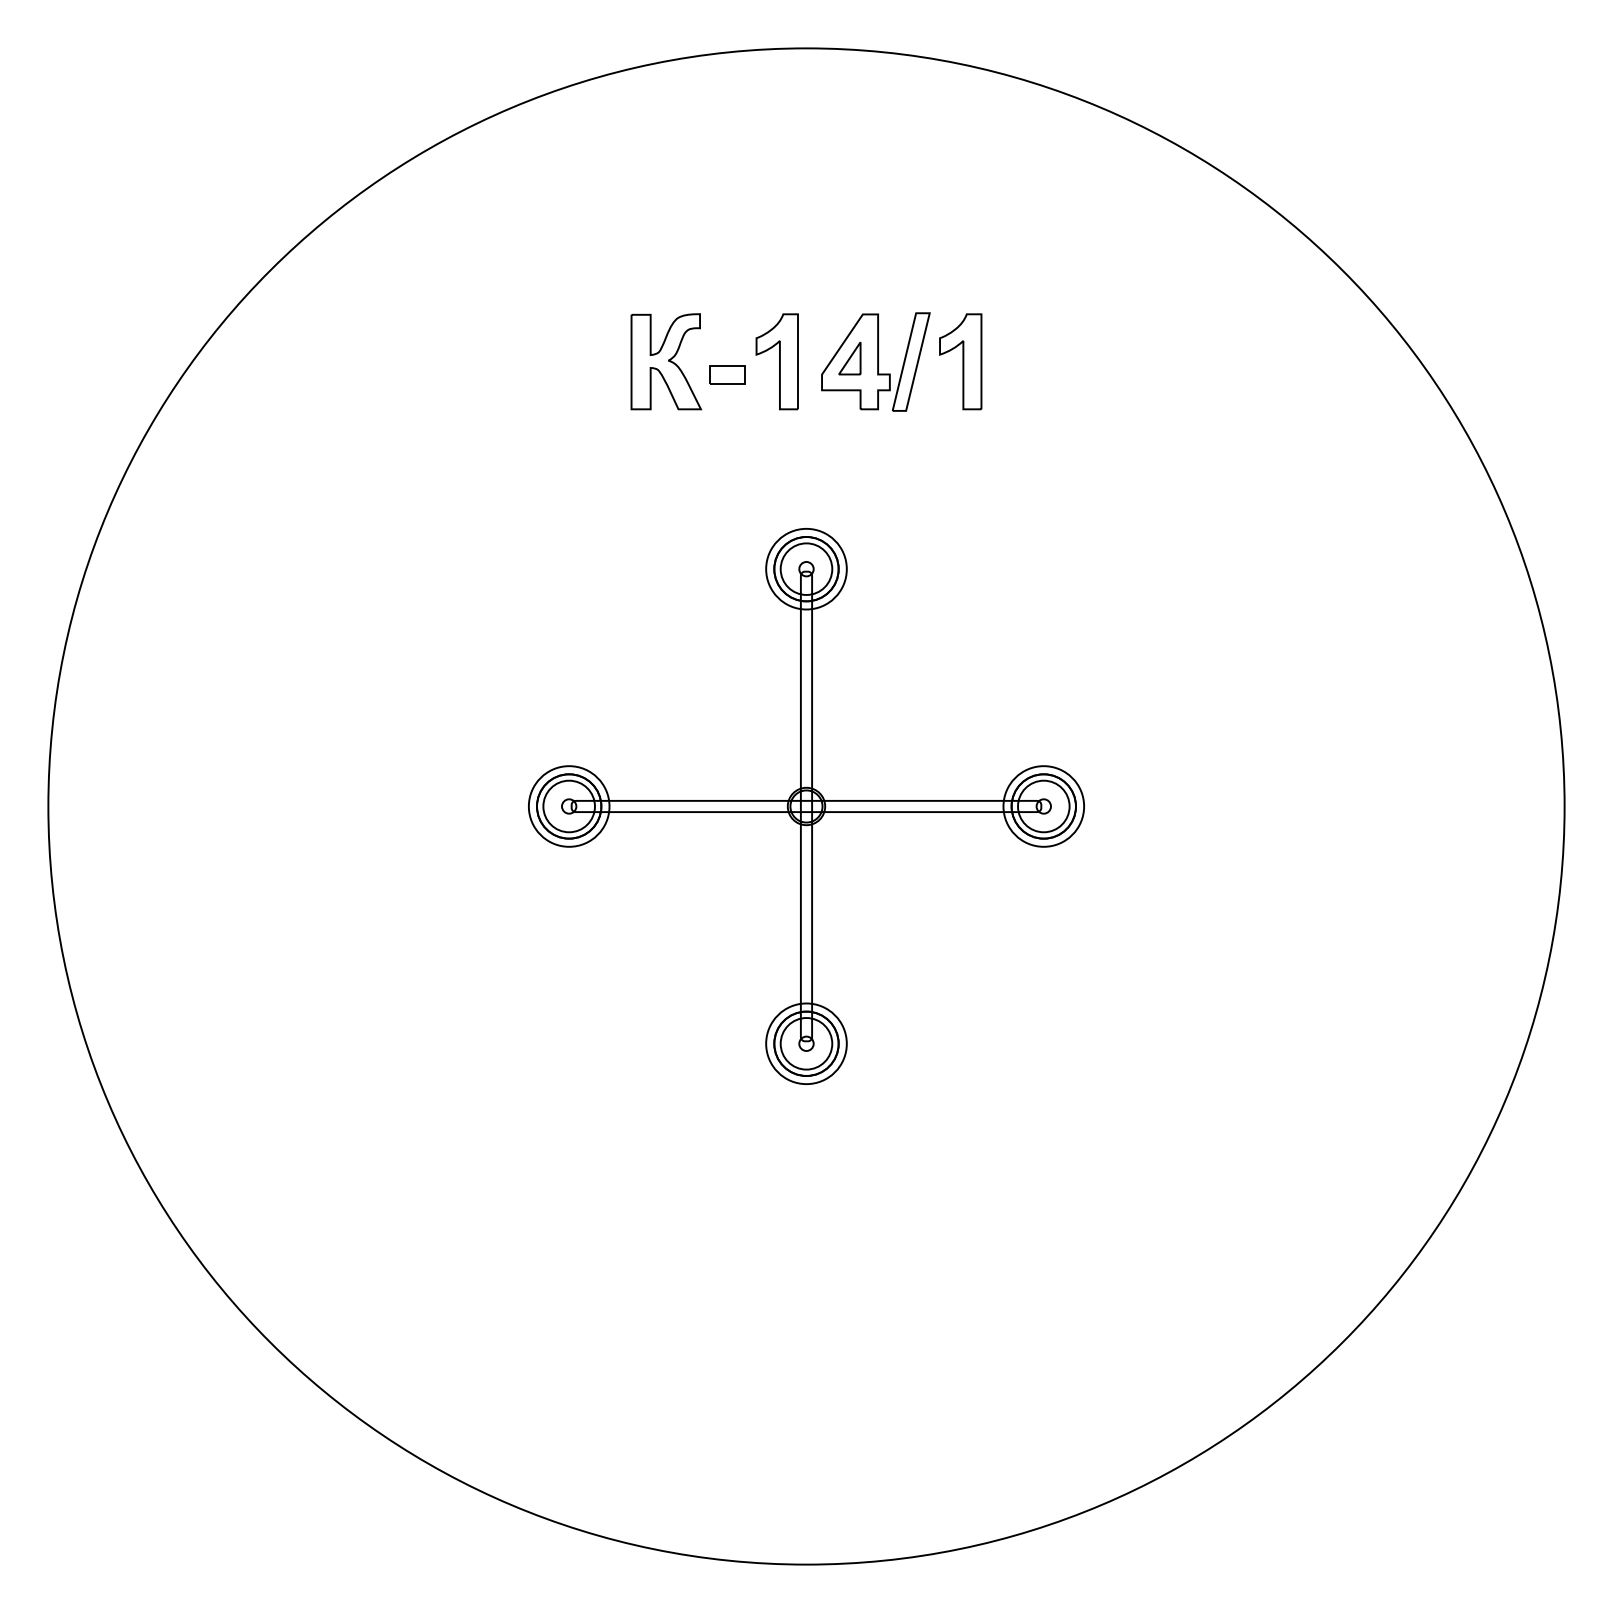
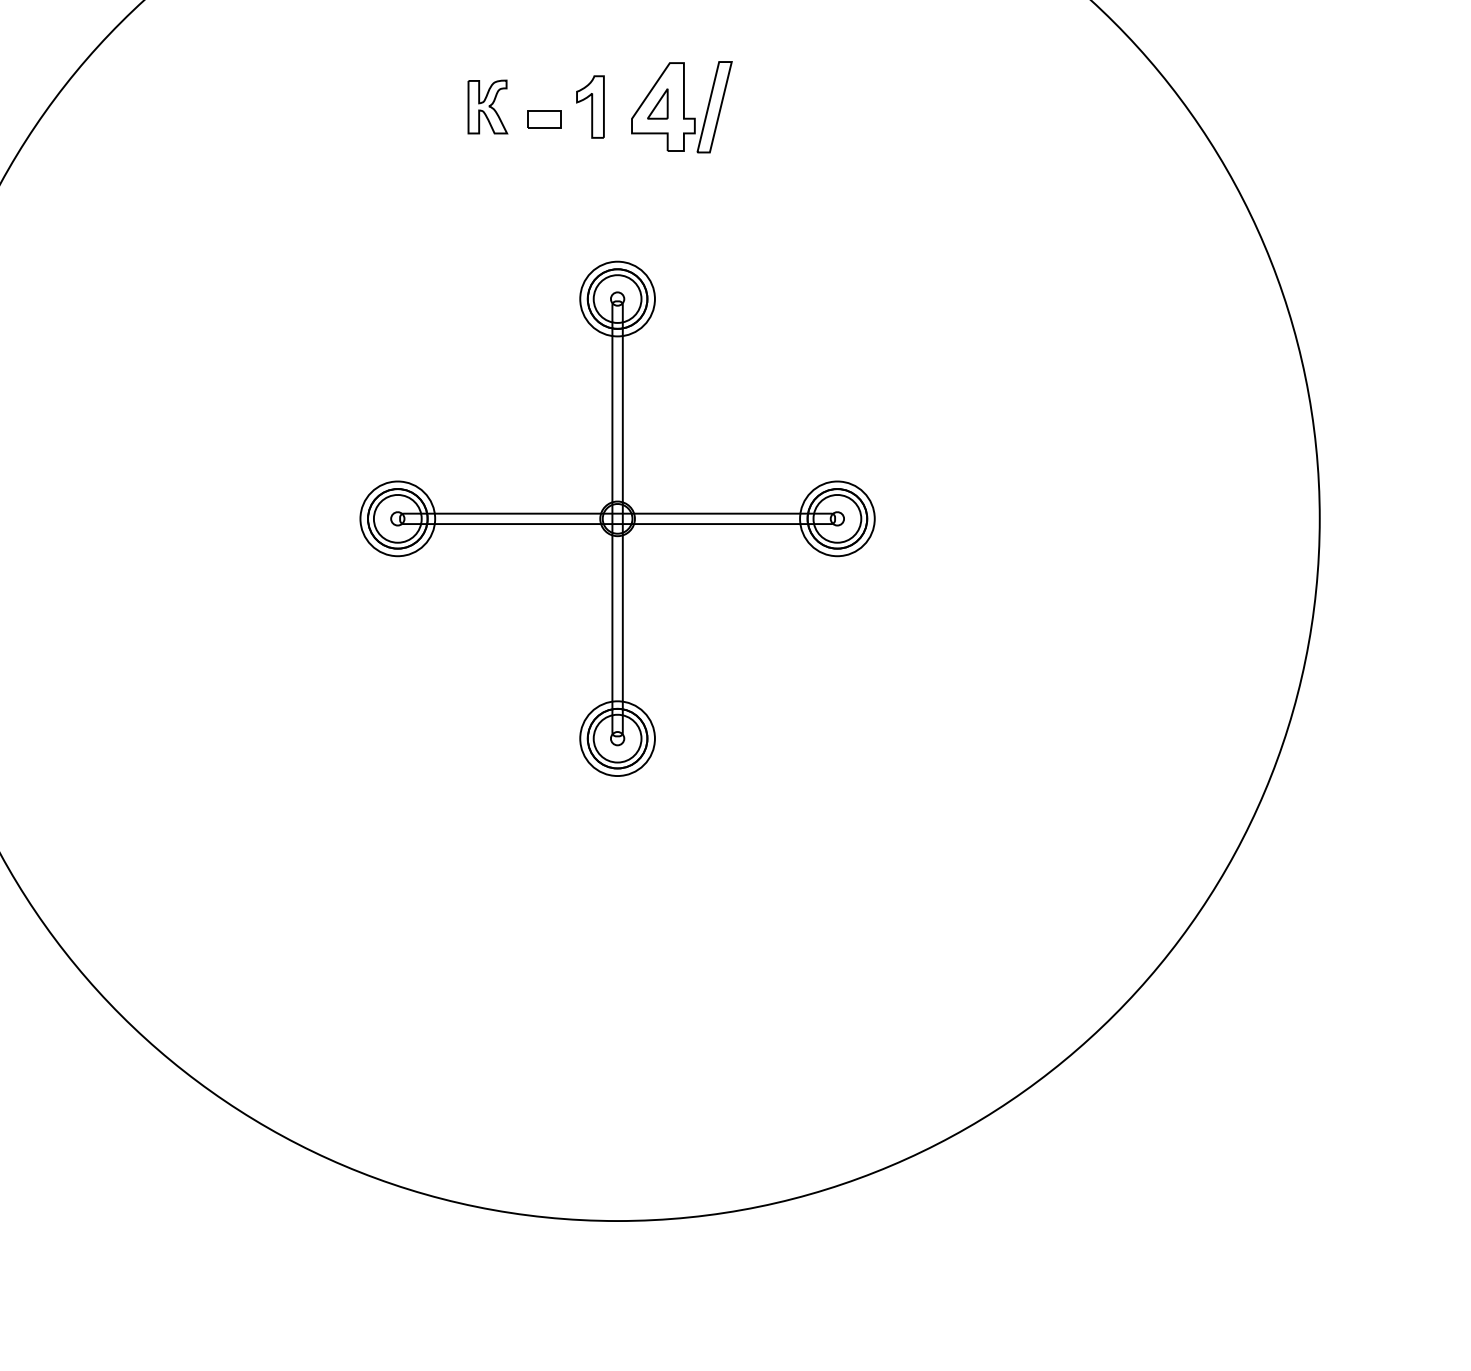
part: (666, 361) -> (487, 106), size x0.6
part: (776, 361) -> (589, 106), size x0.7
part: (960, 361) -> (760, 106), removed

